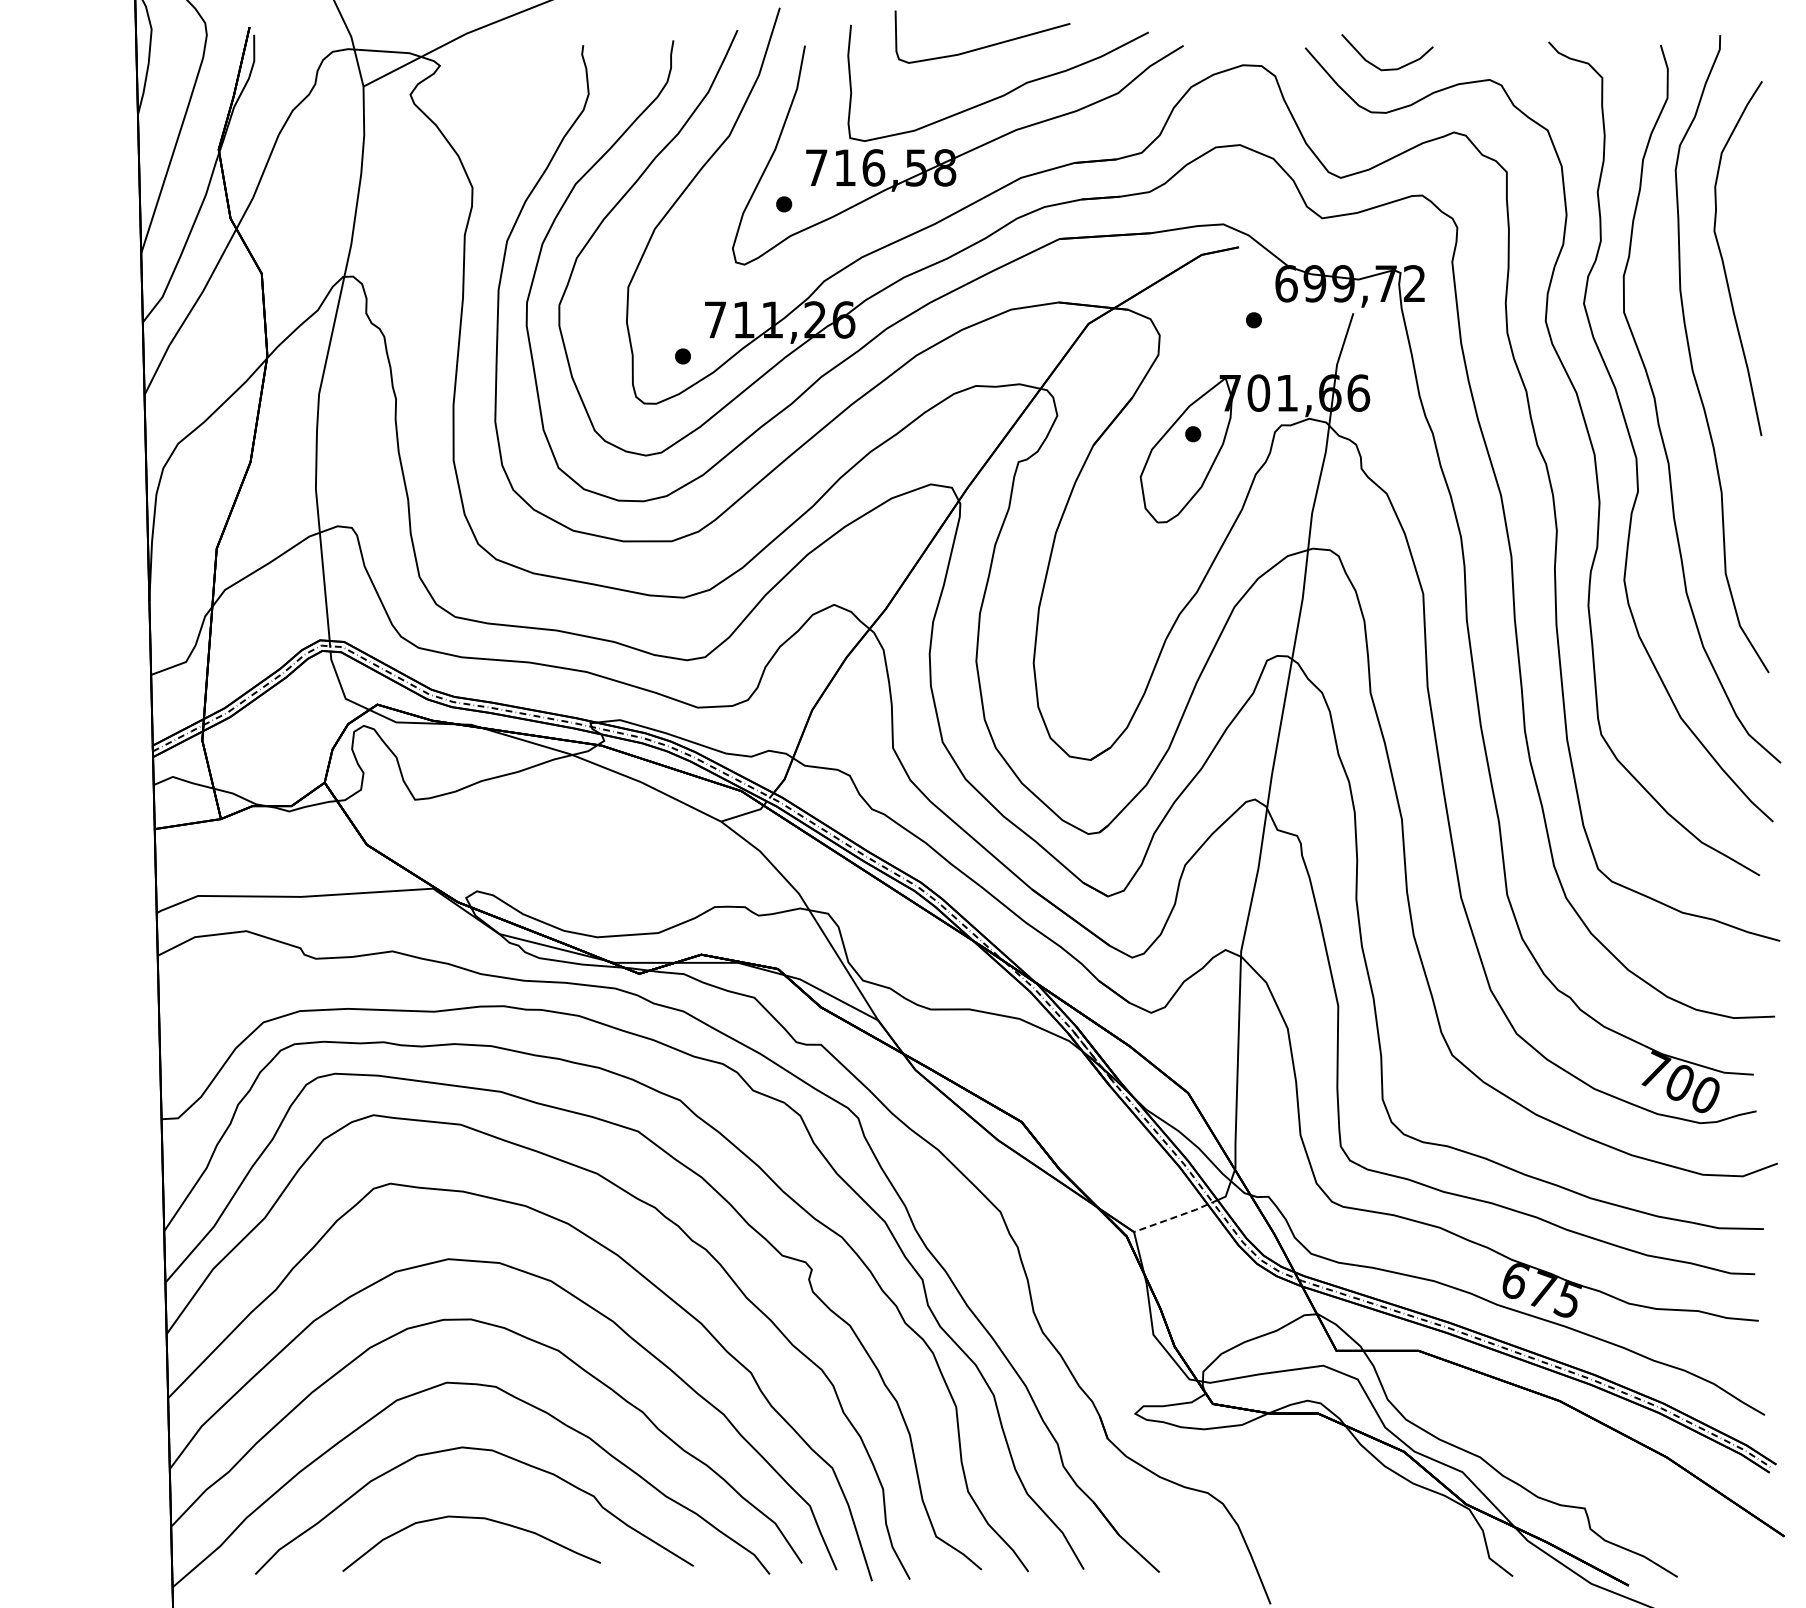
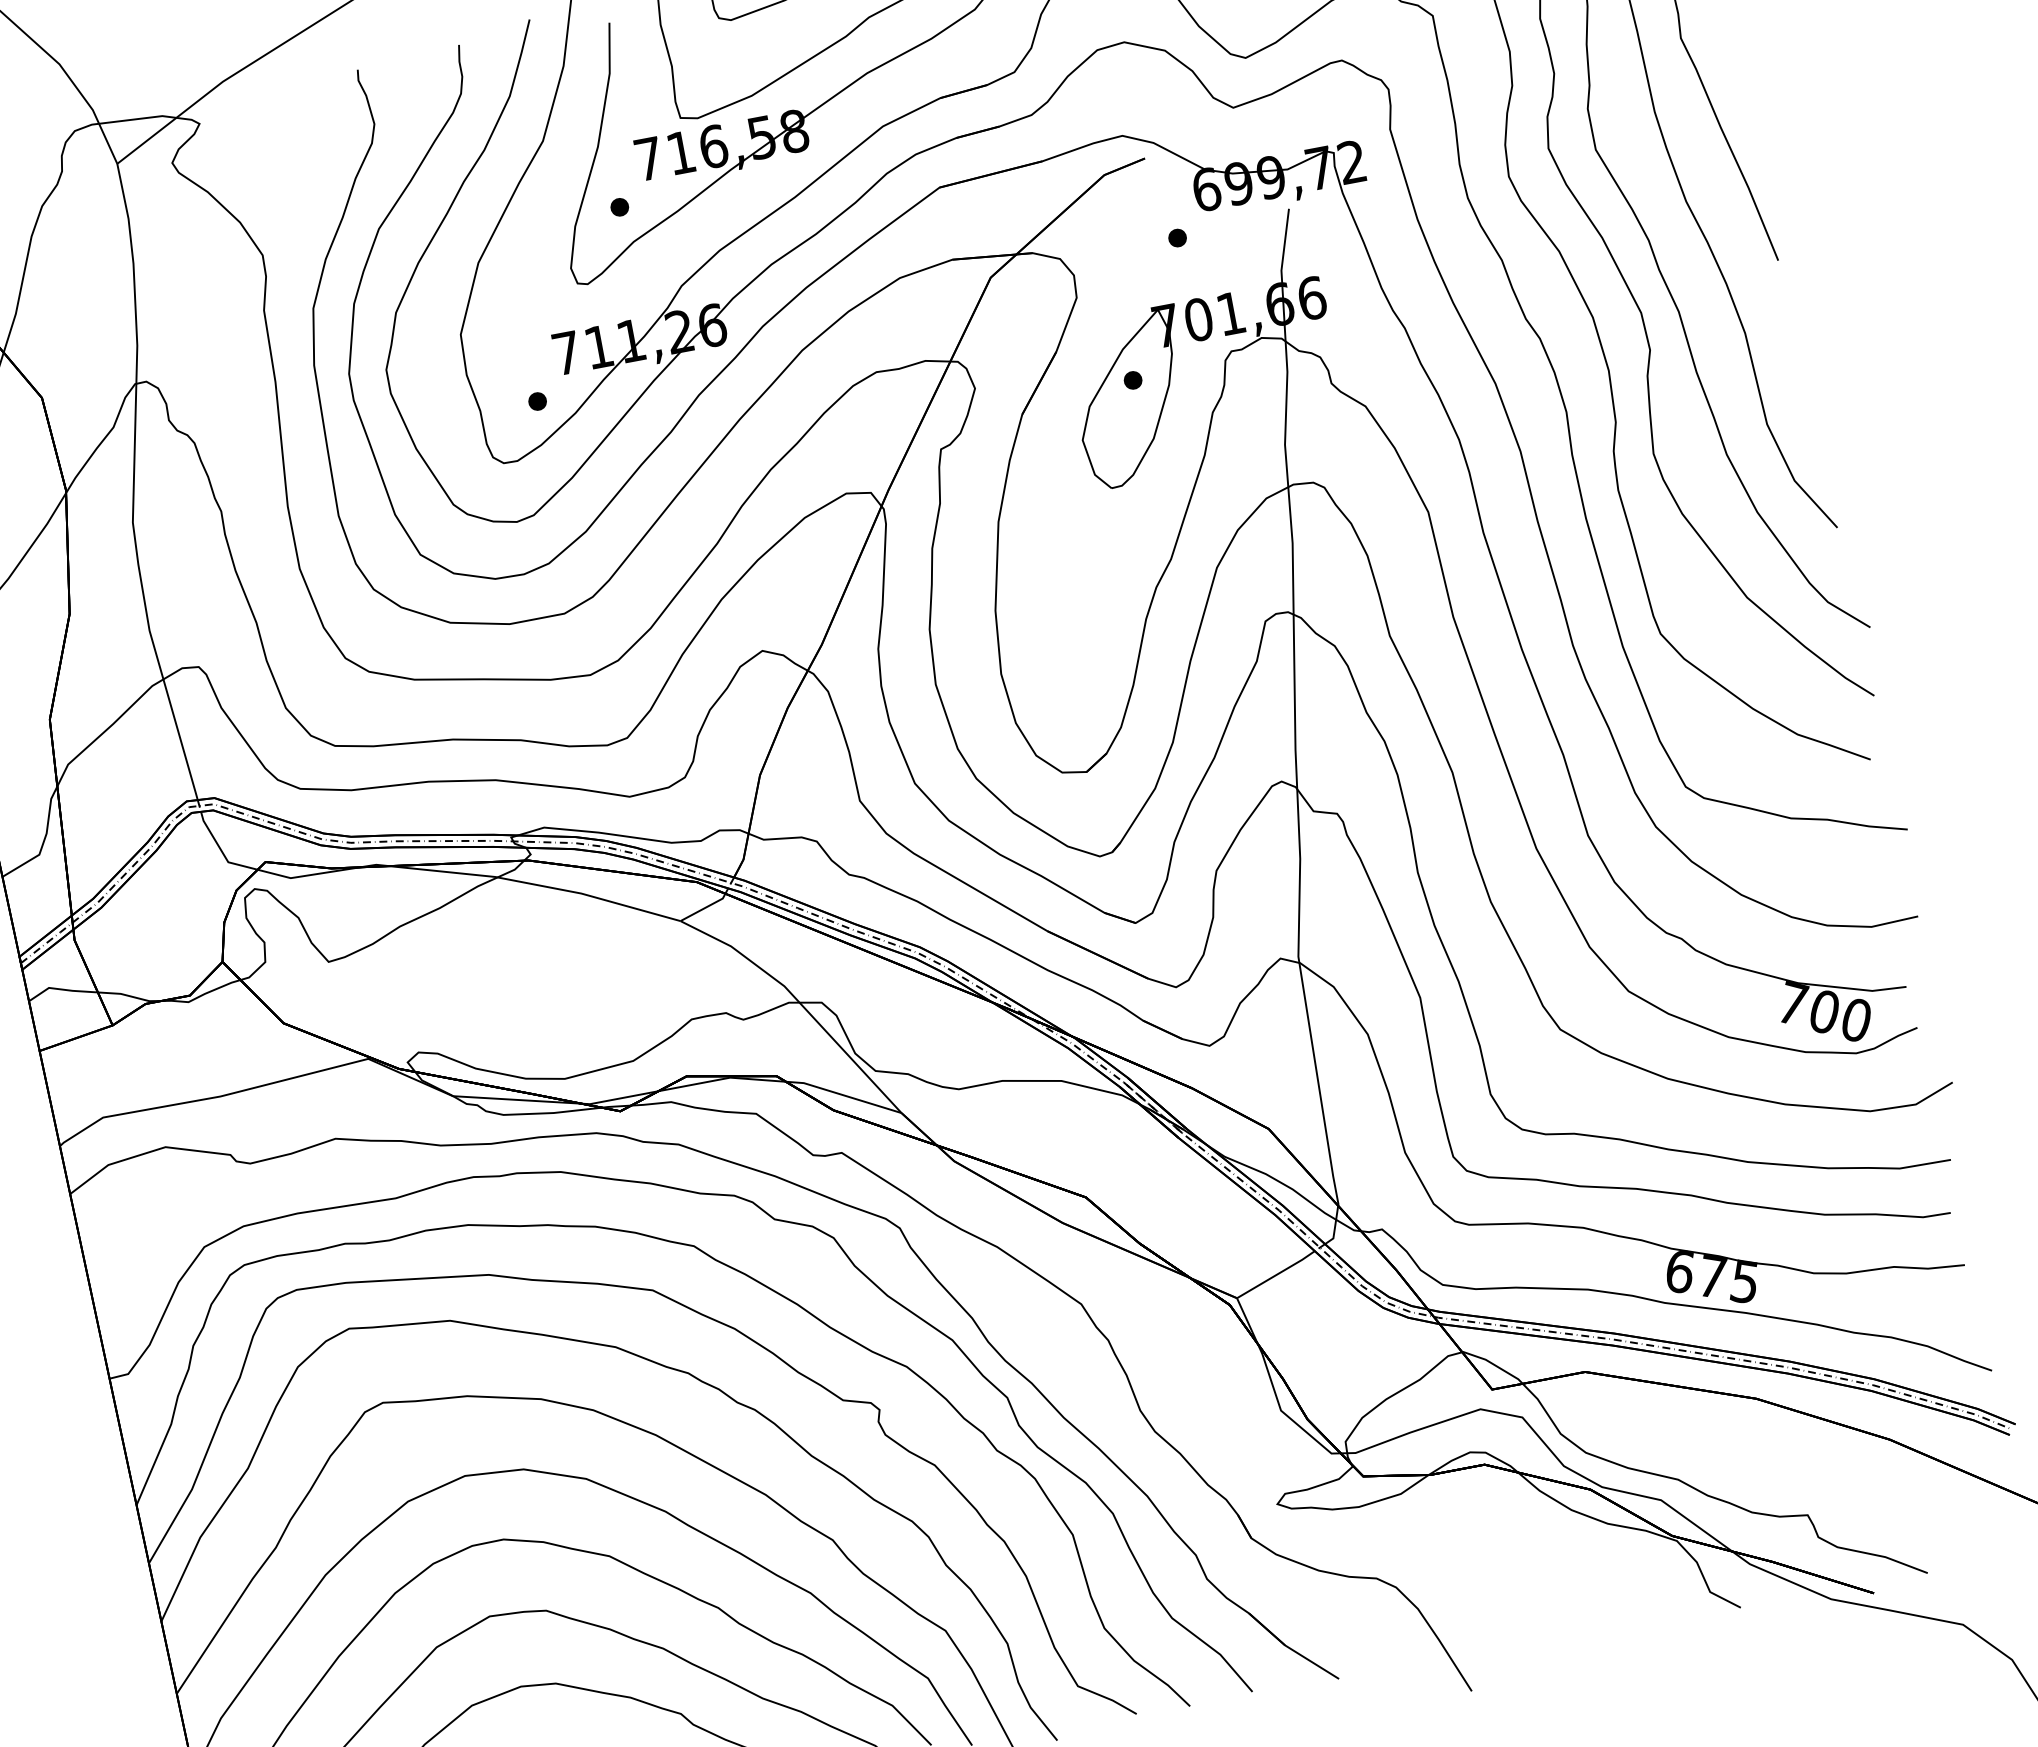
line: (1171, 1218) -> (1276, 1274), dashed -> solid

